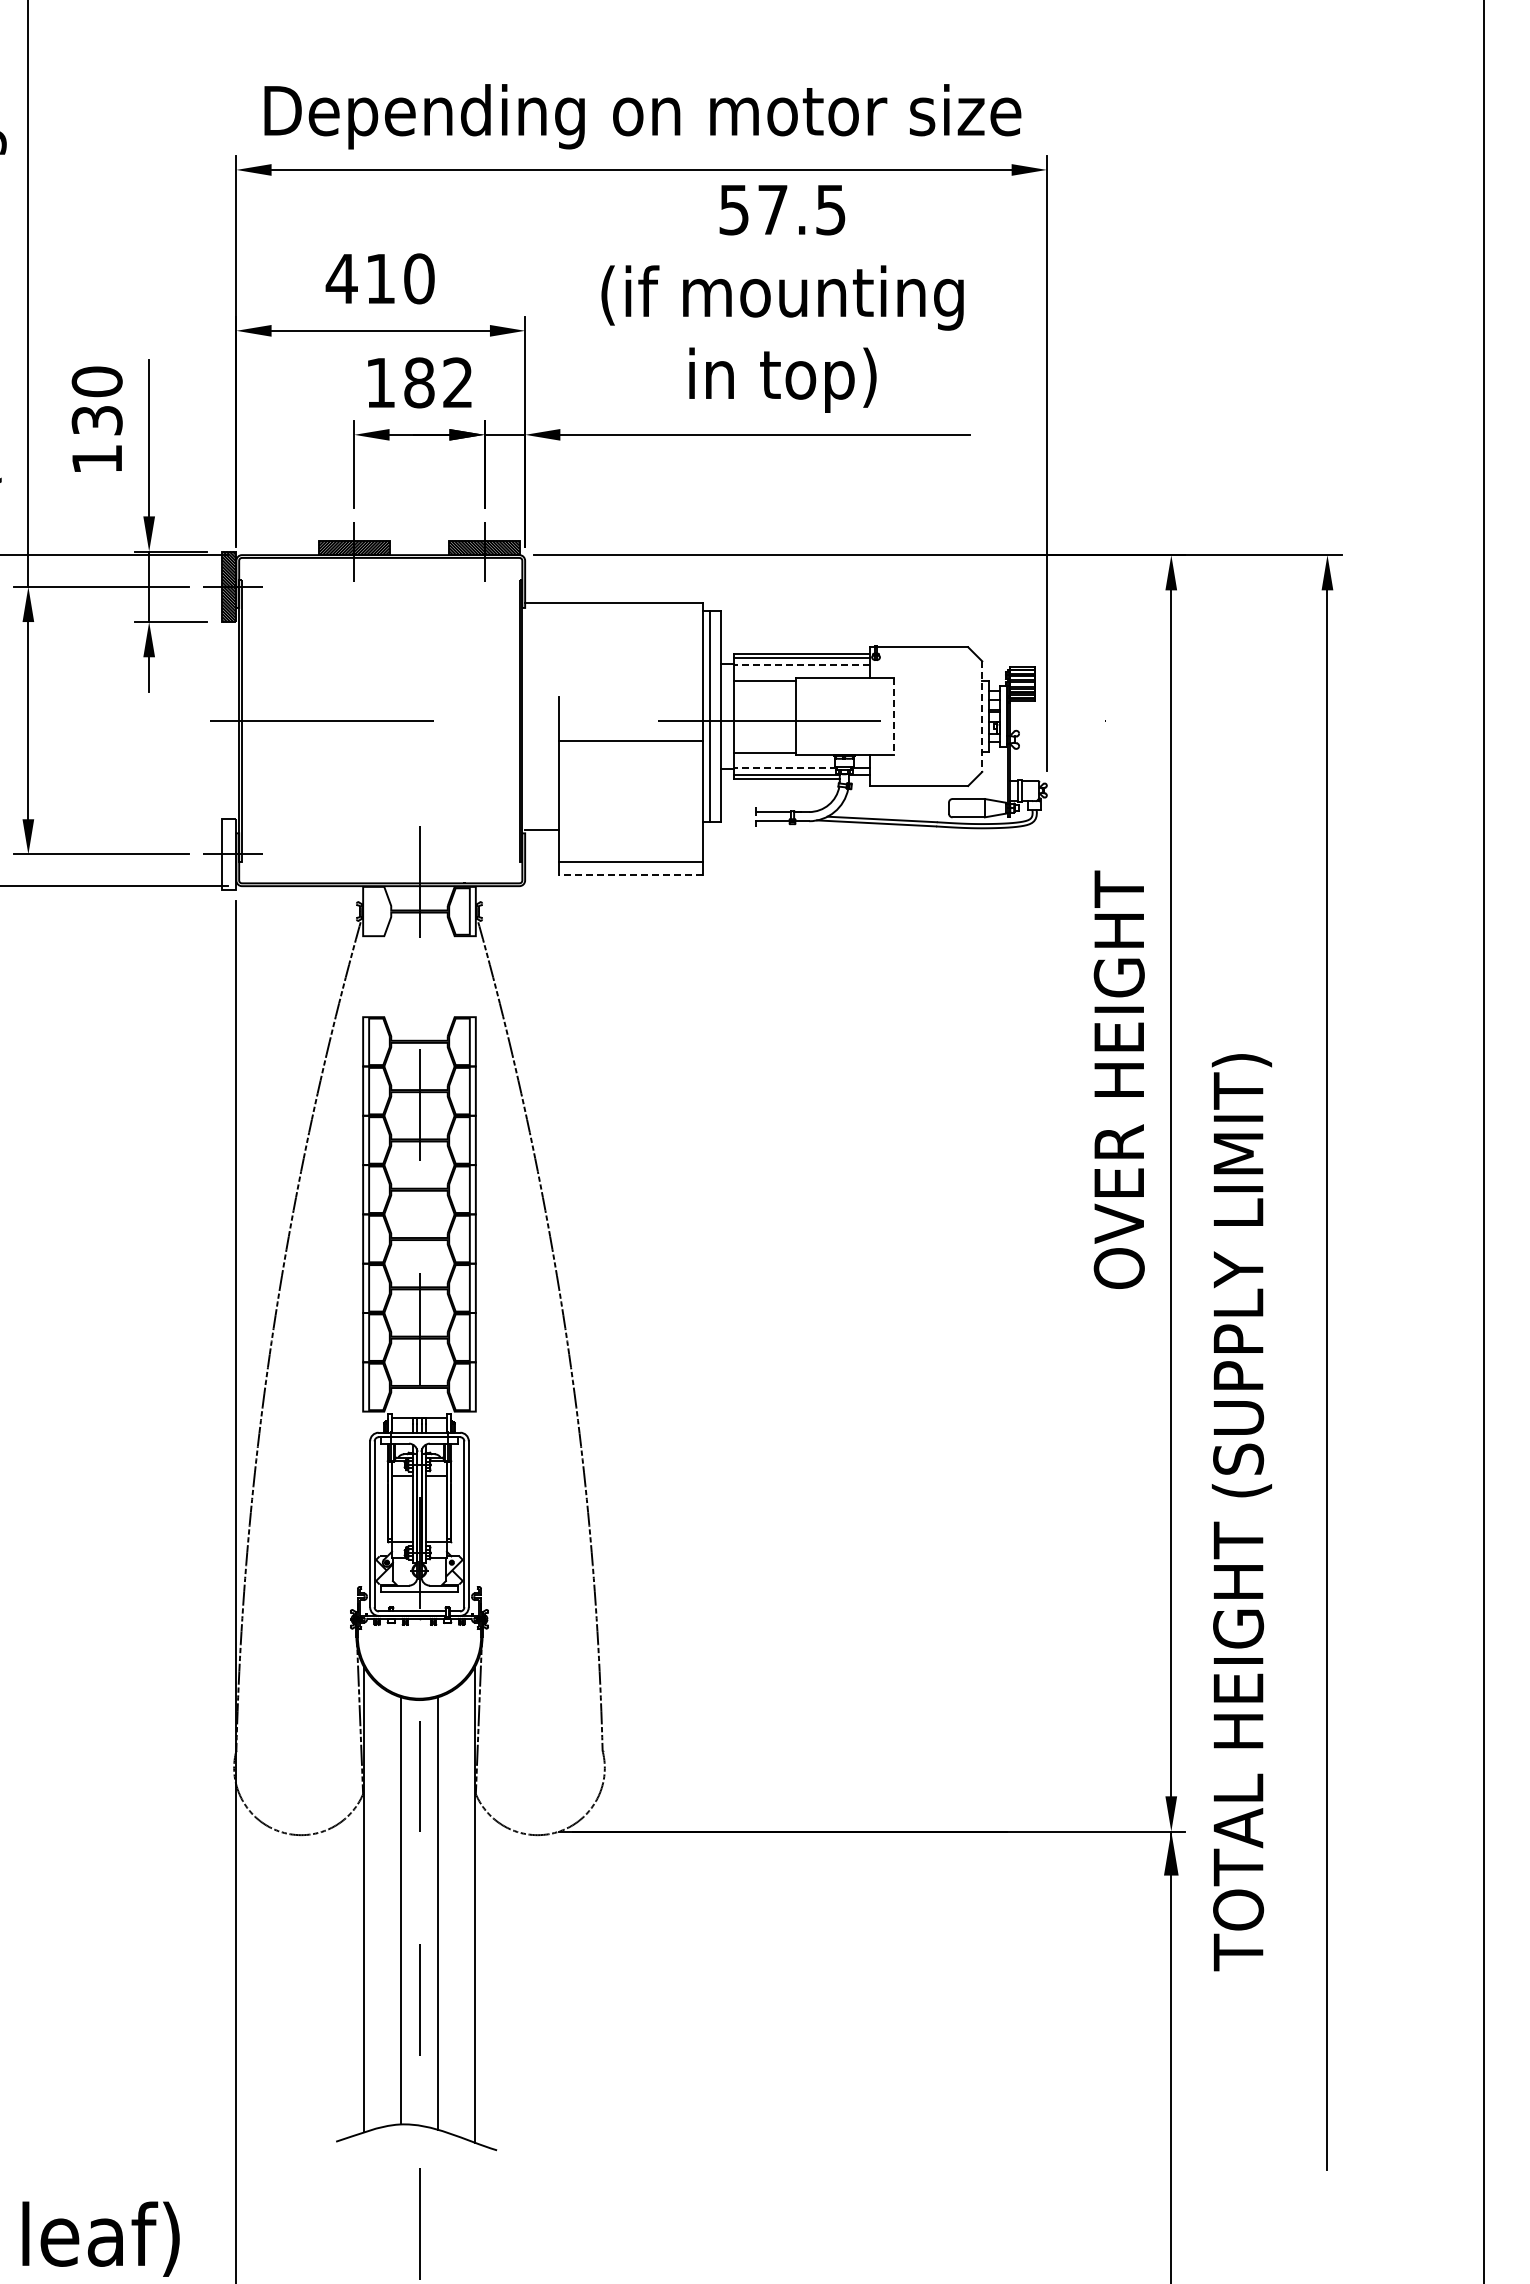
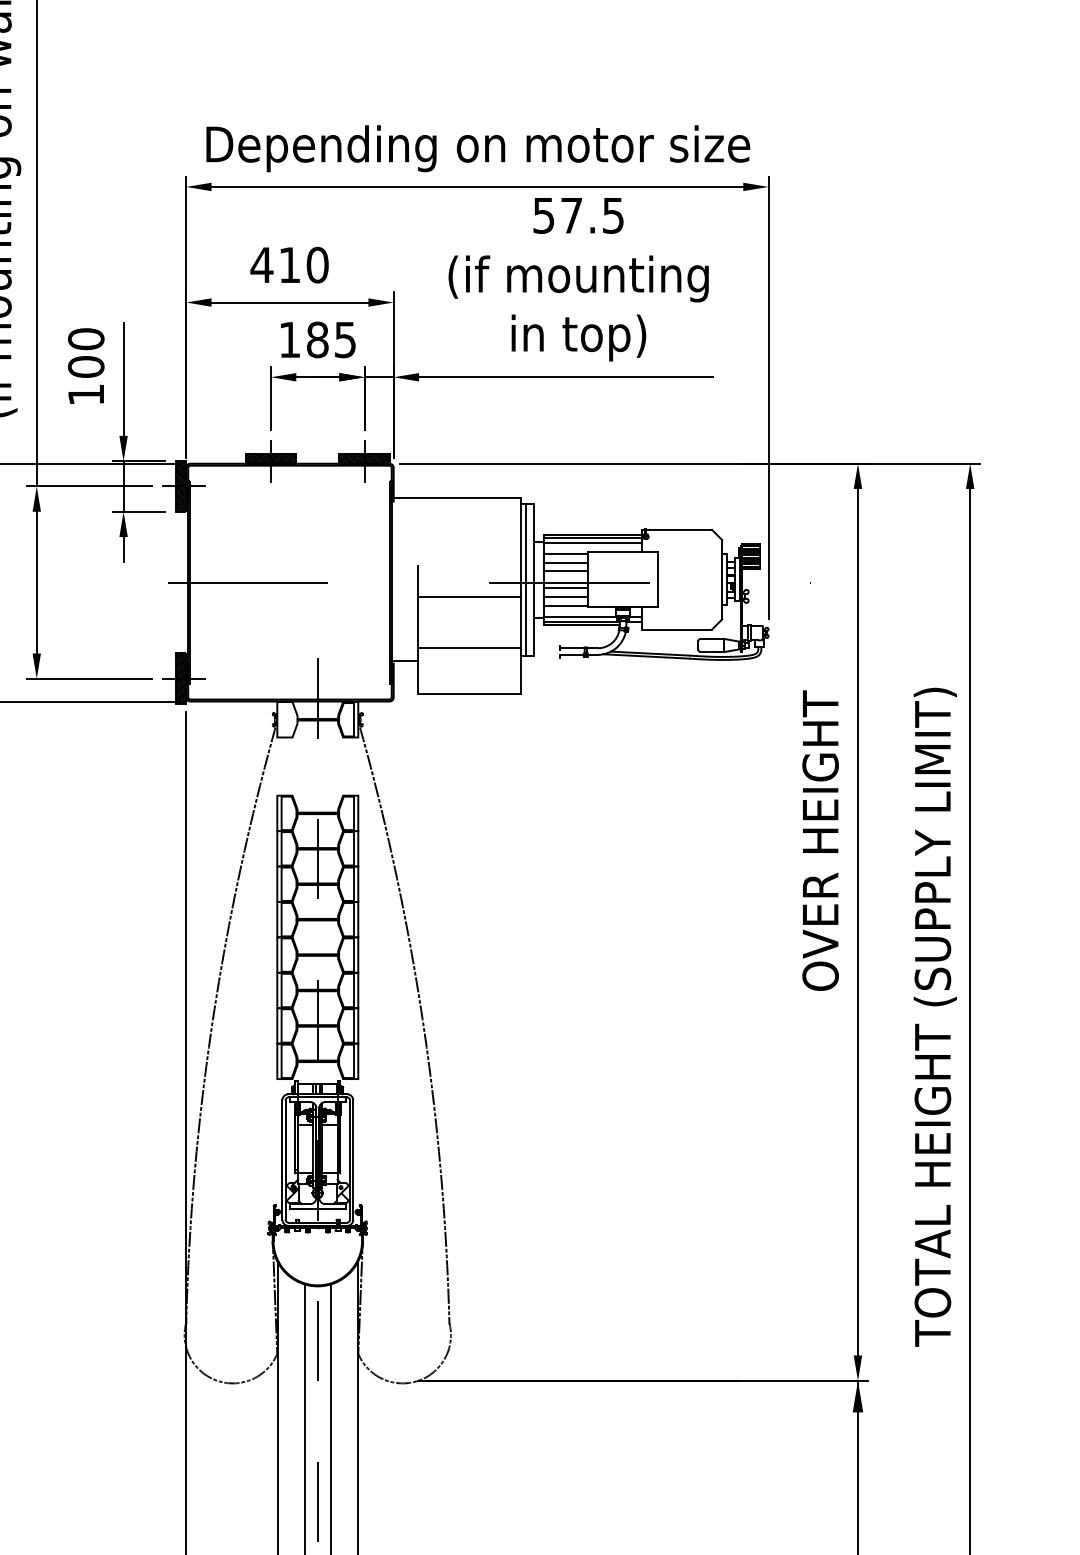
text: (457, 382) -> (345, 339), 182 -> 185
text: (96, 420) -> (85, 366), 130 -> 100
line: (801, 665) -> (592, 542), dashed -> solid
line: (764, 692) -> (565, 562), added
line: (764, 704) -> (565, 571), added
line: (893, 717) -> (658, 580), dashed -> solid
line: (982, 717) -> (722, 580), dashed -> solid
line: (764, 728) -> (565, 588), added
line: (764, 740) -> (565, 596), added
line: (784, 768) -> (580, 617), dashed -> solid
hatch: (229, 854) -> (181, 678), added
line: (630, 861) -> (469, 647), moved
line: (630, 875) -> (469, 693), dashed -> solid
text: (1241, 1512) -> (935, 1017), moved

